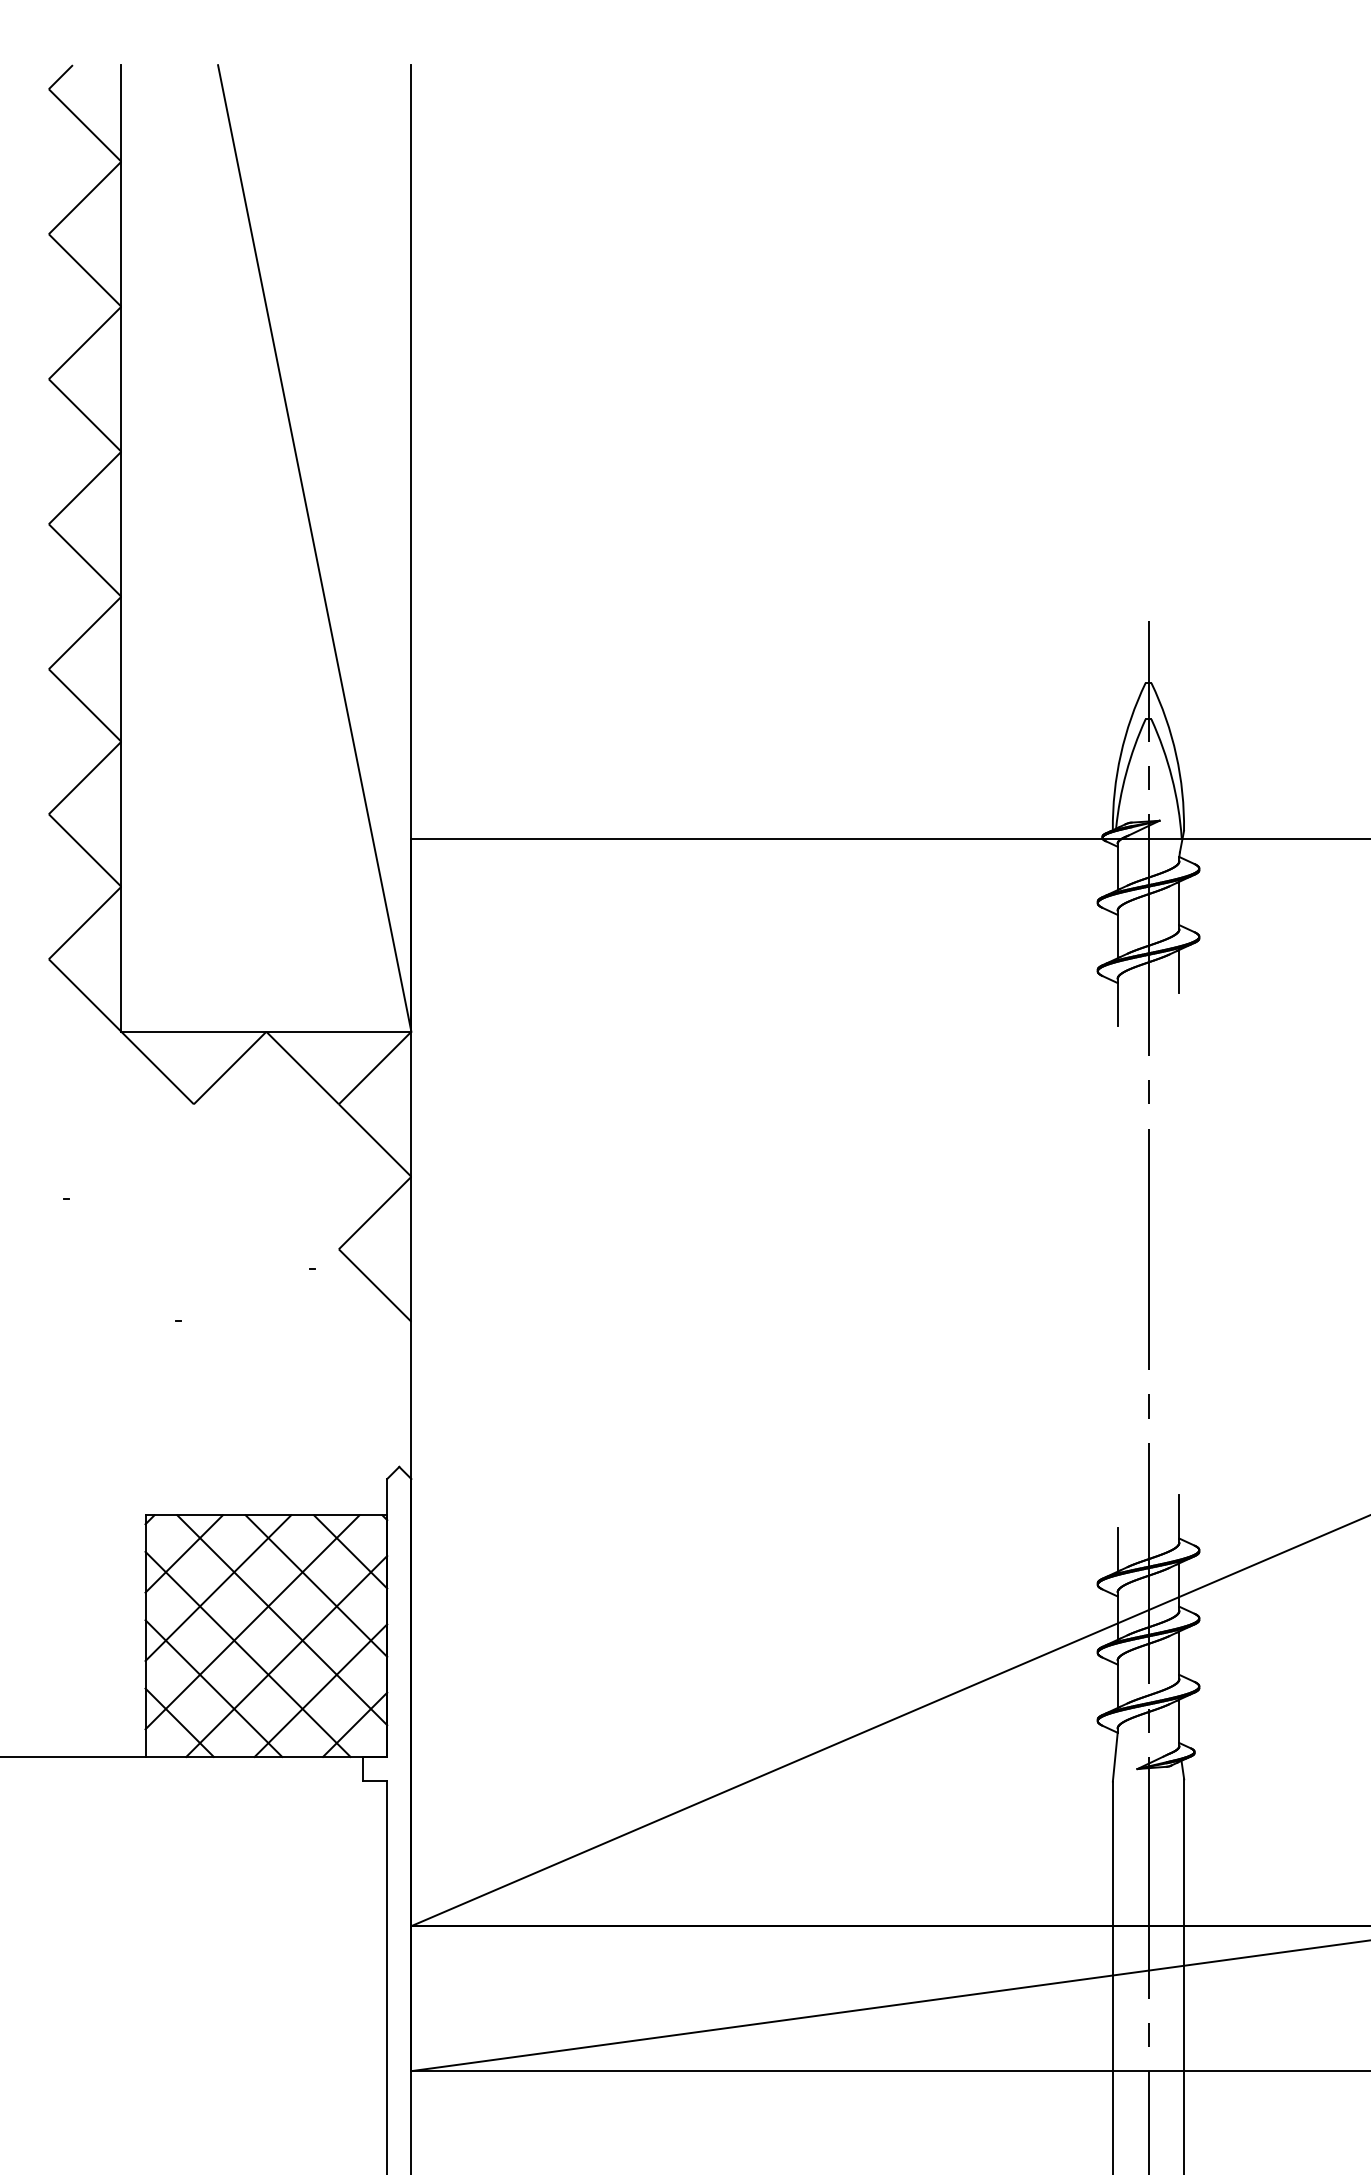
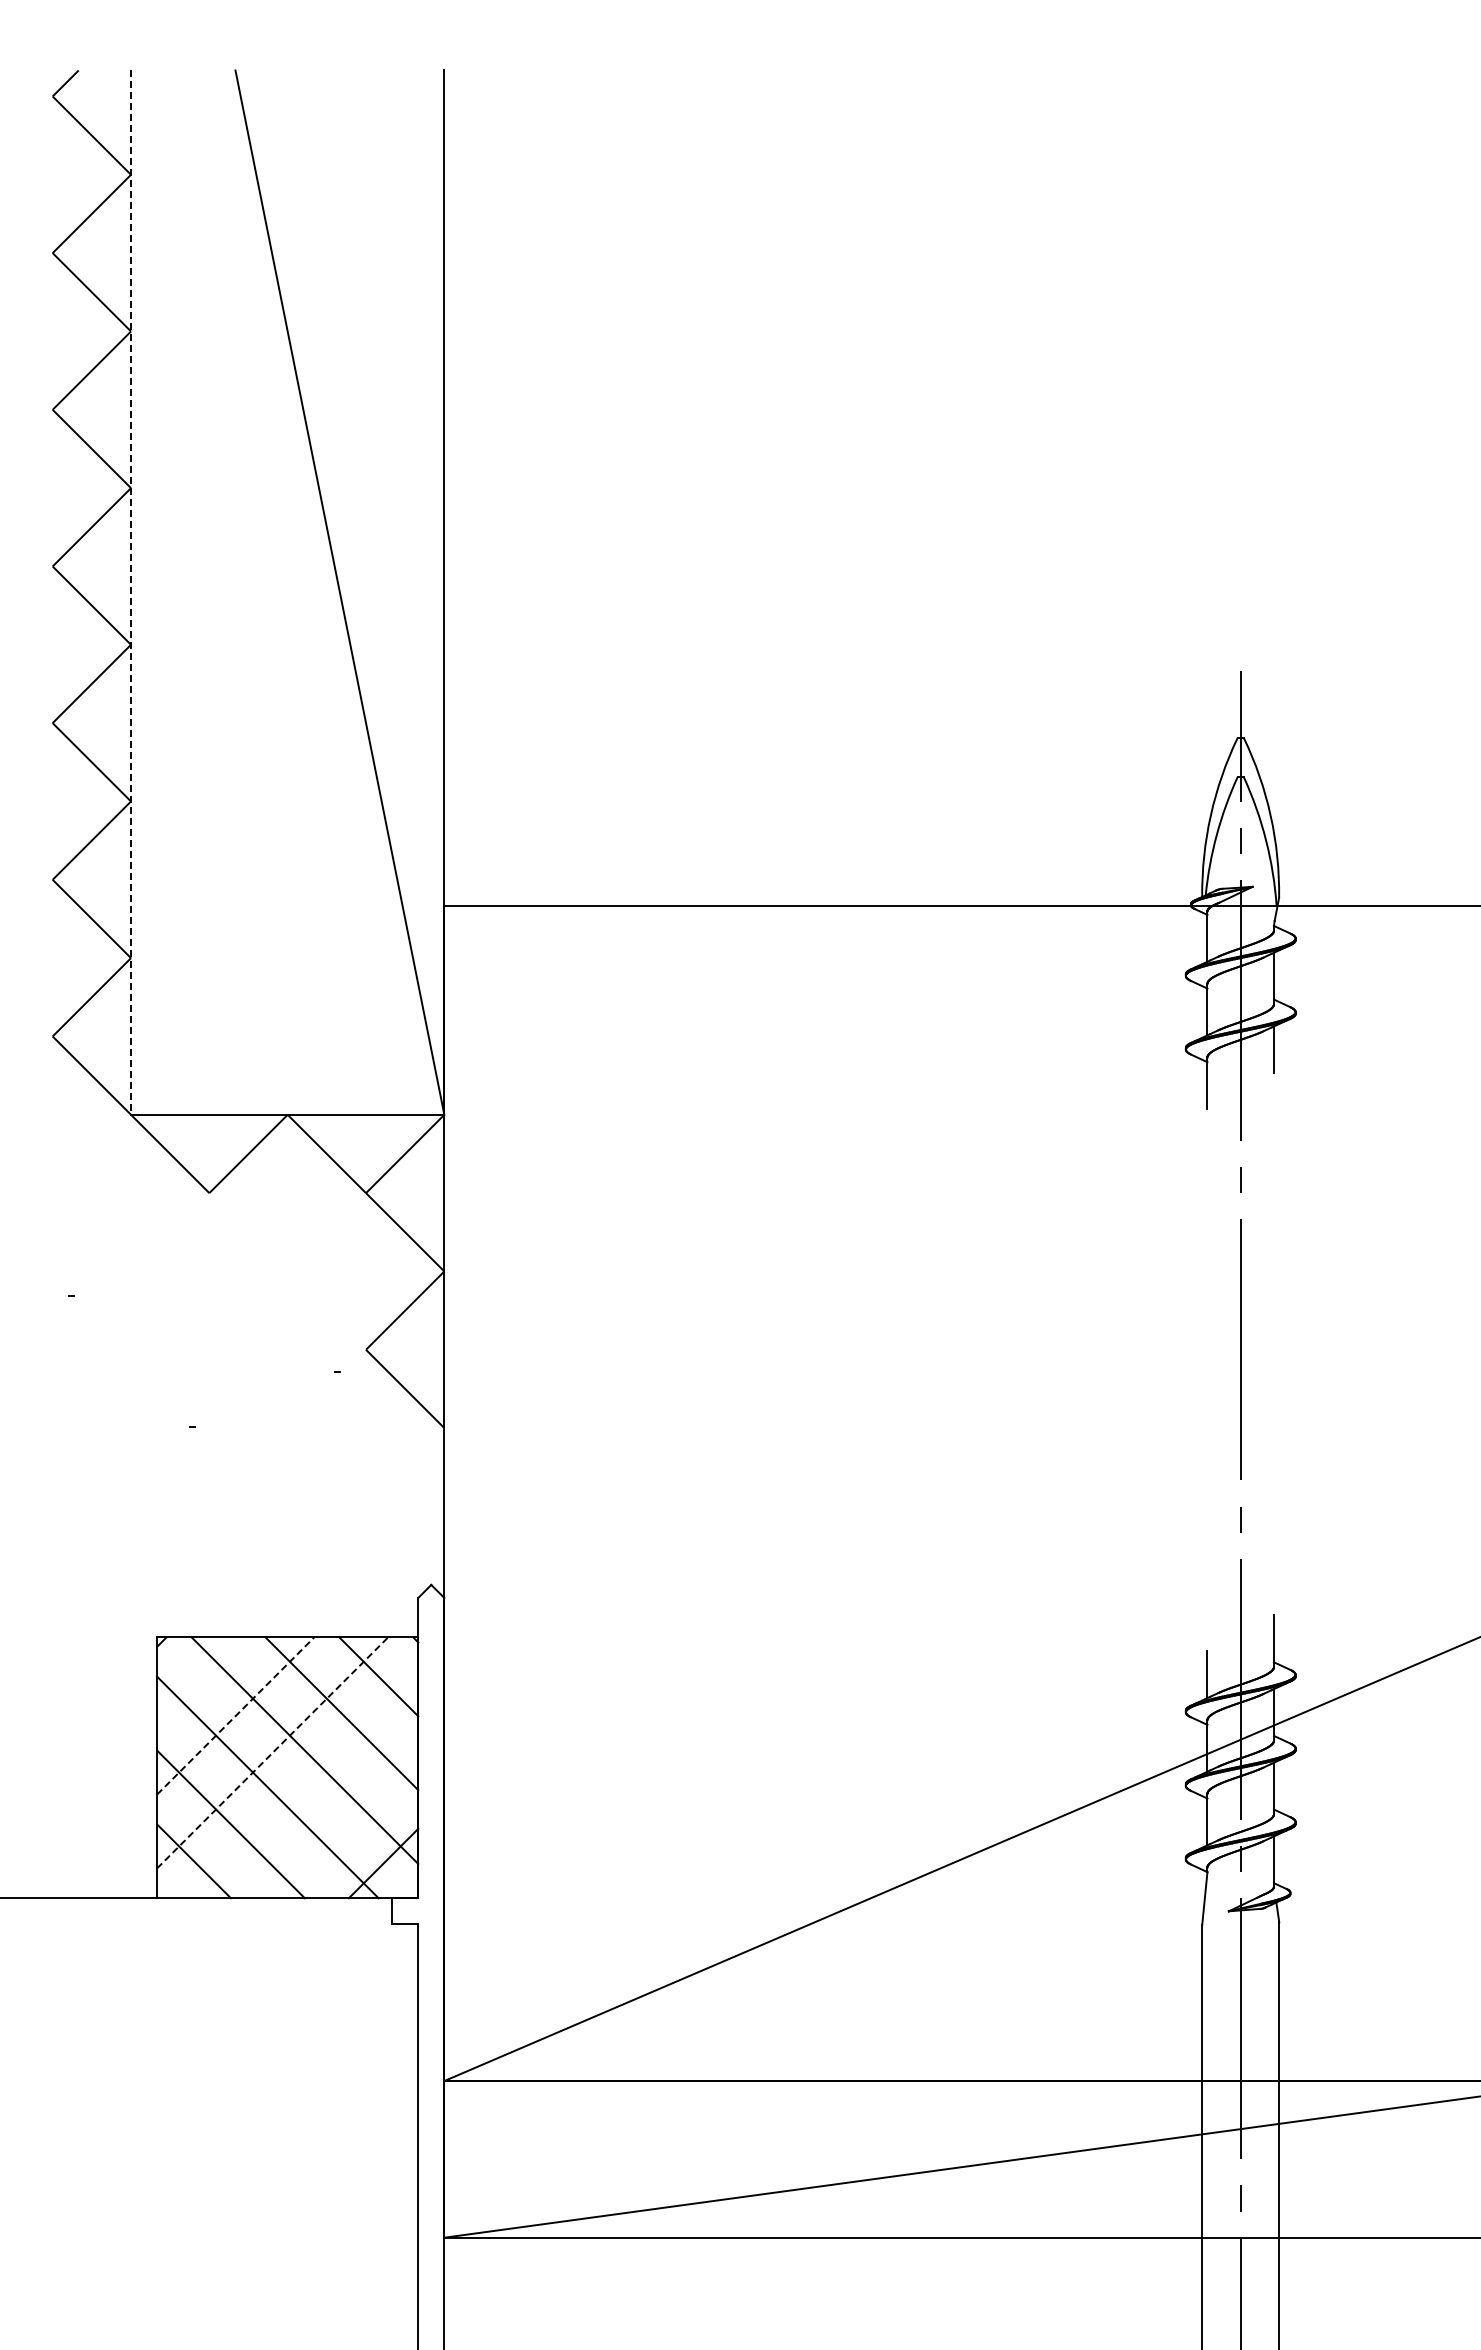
line: (121, 549) -> (131, 593), solid -> dashed
line: (183, 1553) -> (198, 1678), removed
line: (218, 1587) -> (236, 1715), solid -> dashed
line: (252, 1622) -> (272, 1752), solid -> dashed
line: (286, 1656) -> (309, 1789), removed
line: (320, 1690) -> (346, 1826), removed

